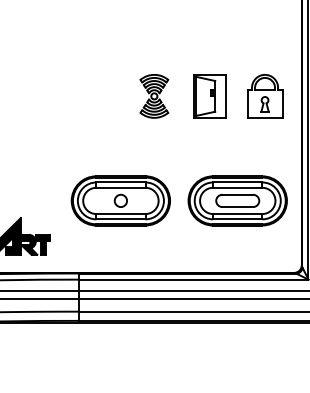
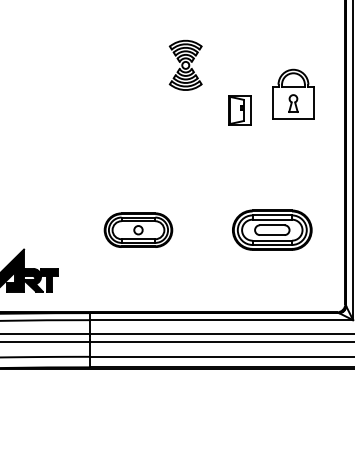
part: (154, 95) -> (185, 64), moved
part: (265, 95) -> (293, 93), moved
part: (209, 96) -> (239, 110), size x0.6
part: (120, 201) -> (138, 230), size x0.6
part: (238, 201) -> (272, 230), size x0.7

